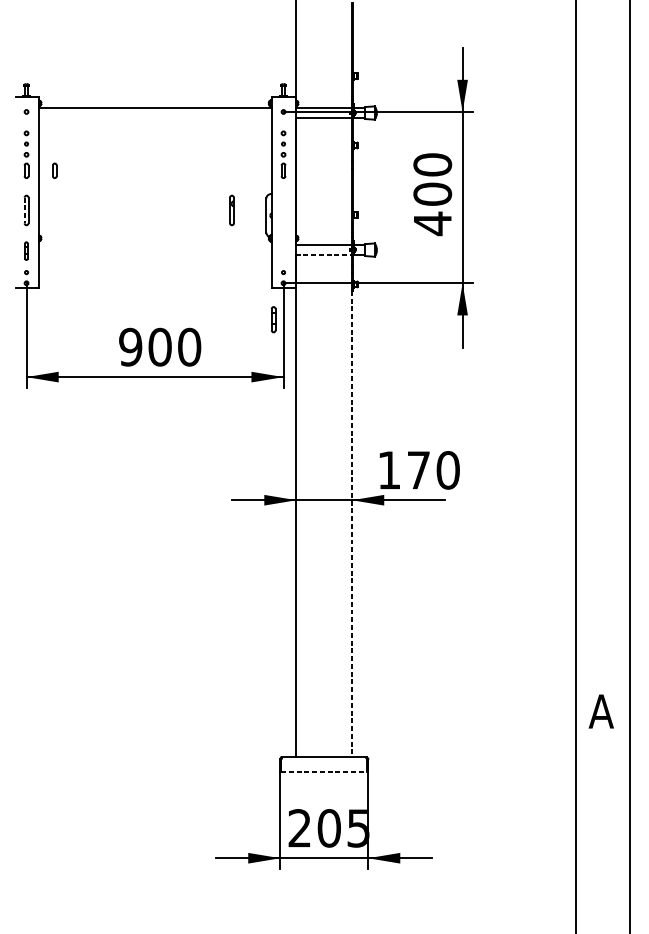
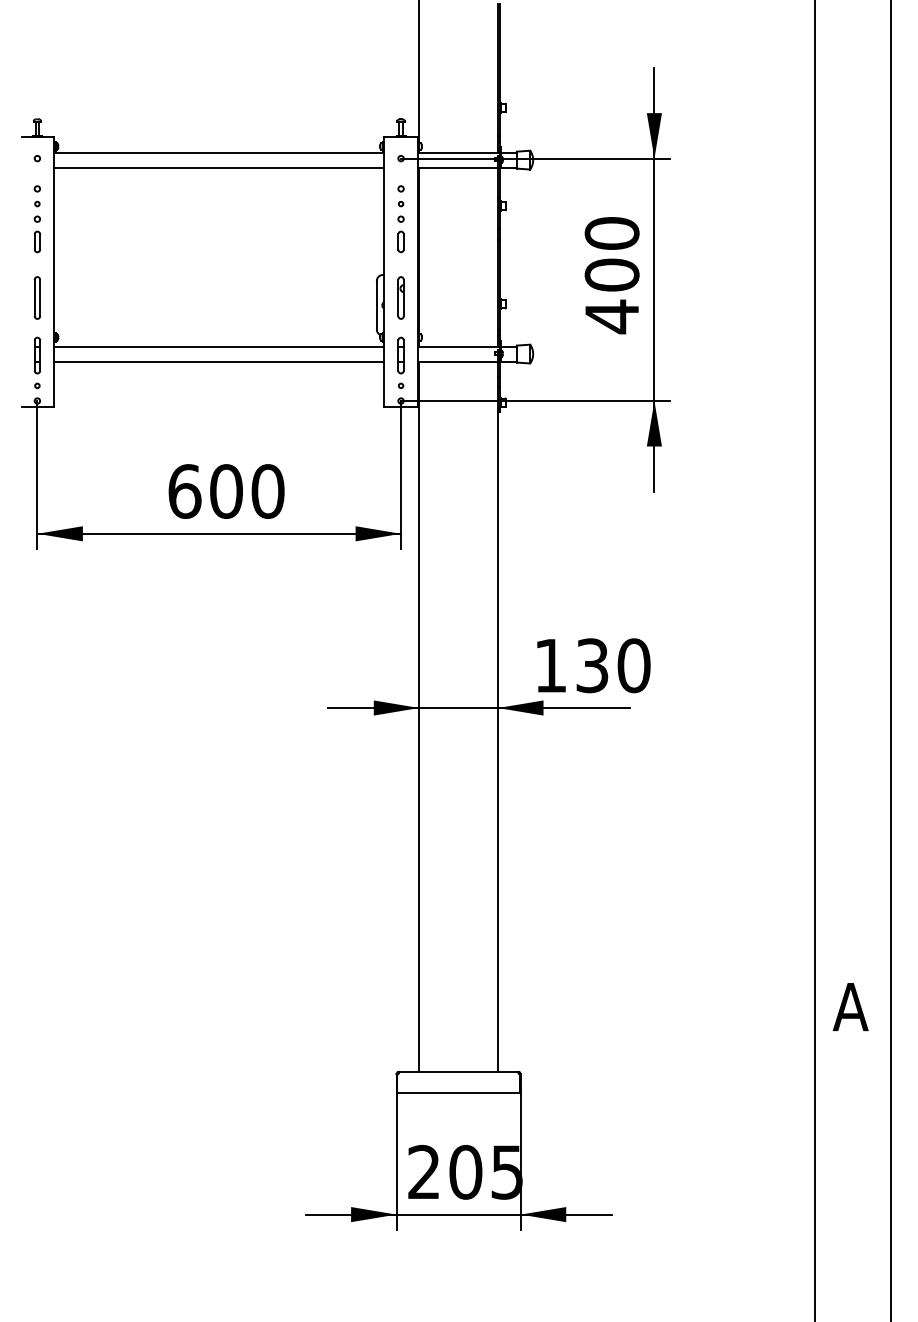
line: (155, 118) -> (219, 167), added
part: (54, 170) -> (76, 241), removed
line: (24, 210) -> (34, 298), dashed -> solid
part: (231, 210) -> (400, 297), moved
line: (155, 244) -> (219, 346), added
part: (25, 251) -> (36, 355), size x1.43
line: (155, 255) -> (219, 361), added
line: (324, 255) -> (458, 361), dashed -> solid
part: (273, 319) -> (400, 355), moved
text: (130, 347) -> (184, 491), 900 -> 600
text: (418, 470) -> (592, 665), 170 -> 130
line: (352, 524) -> (498, 742), dashed -> solid
line: (324, 772) -> (459, 1093), dashed -> solid

